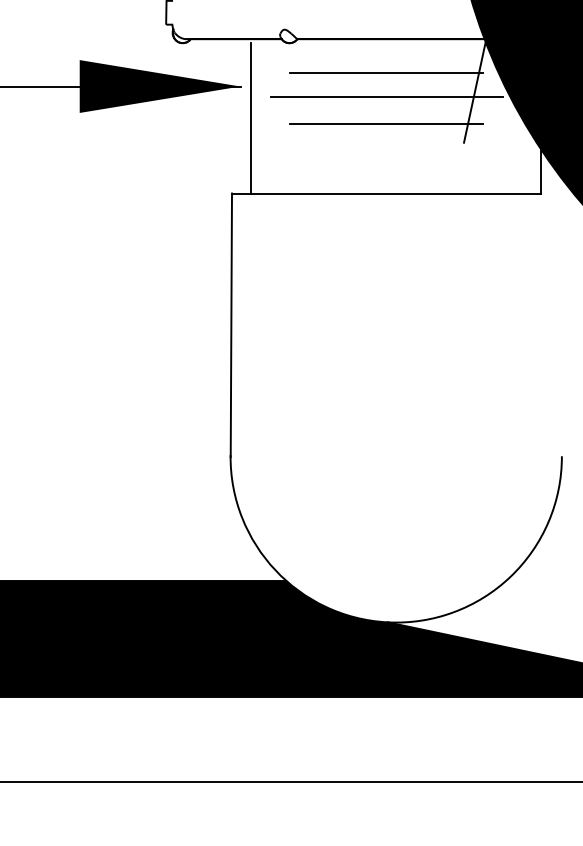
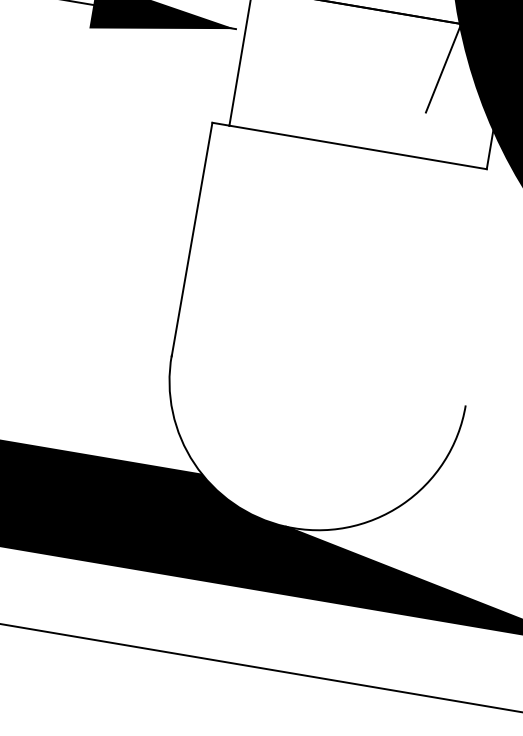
line: (386, 72) -> (367, 38), removed
line: (386, 96) -> (364, 59), removed
line: (386, 123) -> (360, 83), removed

